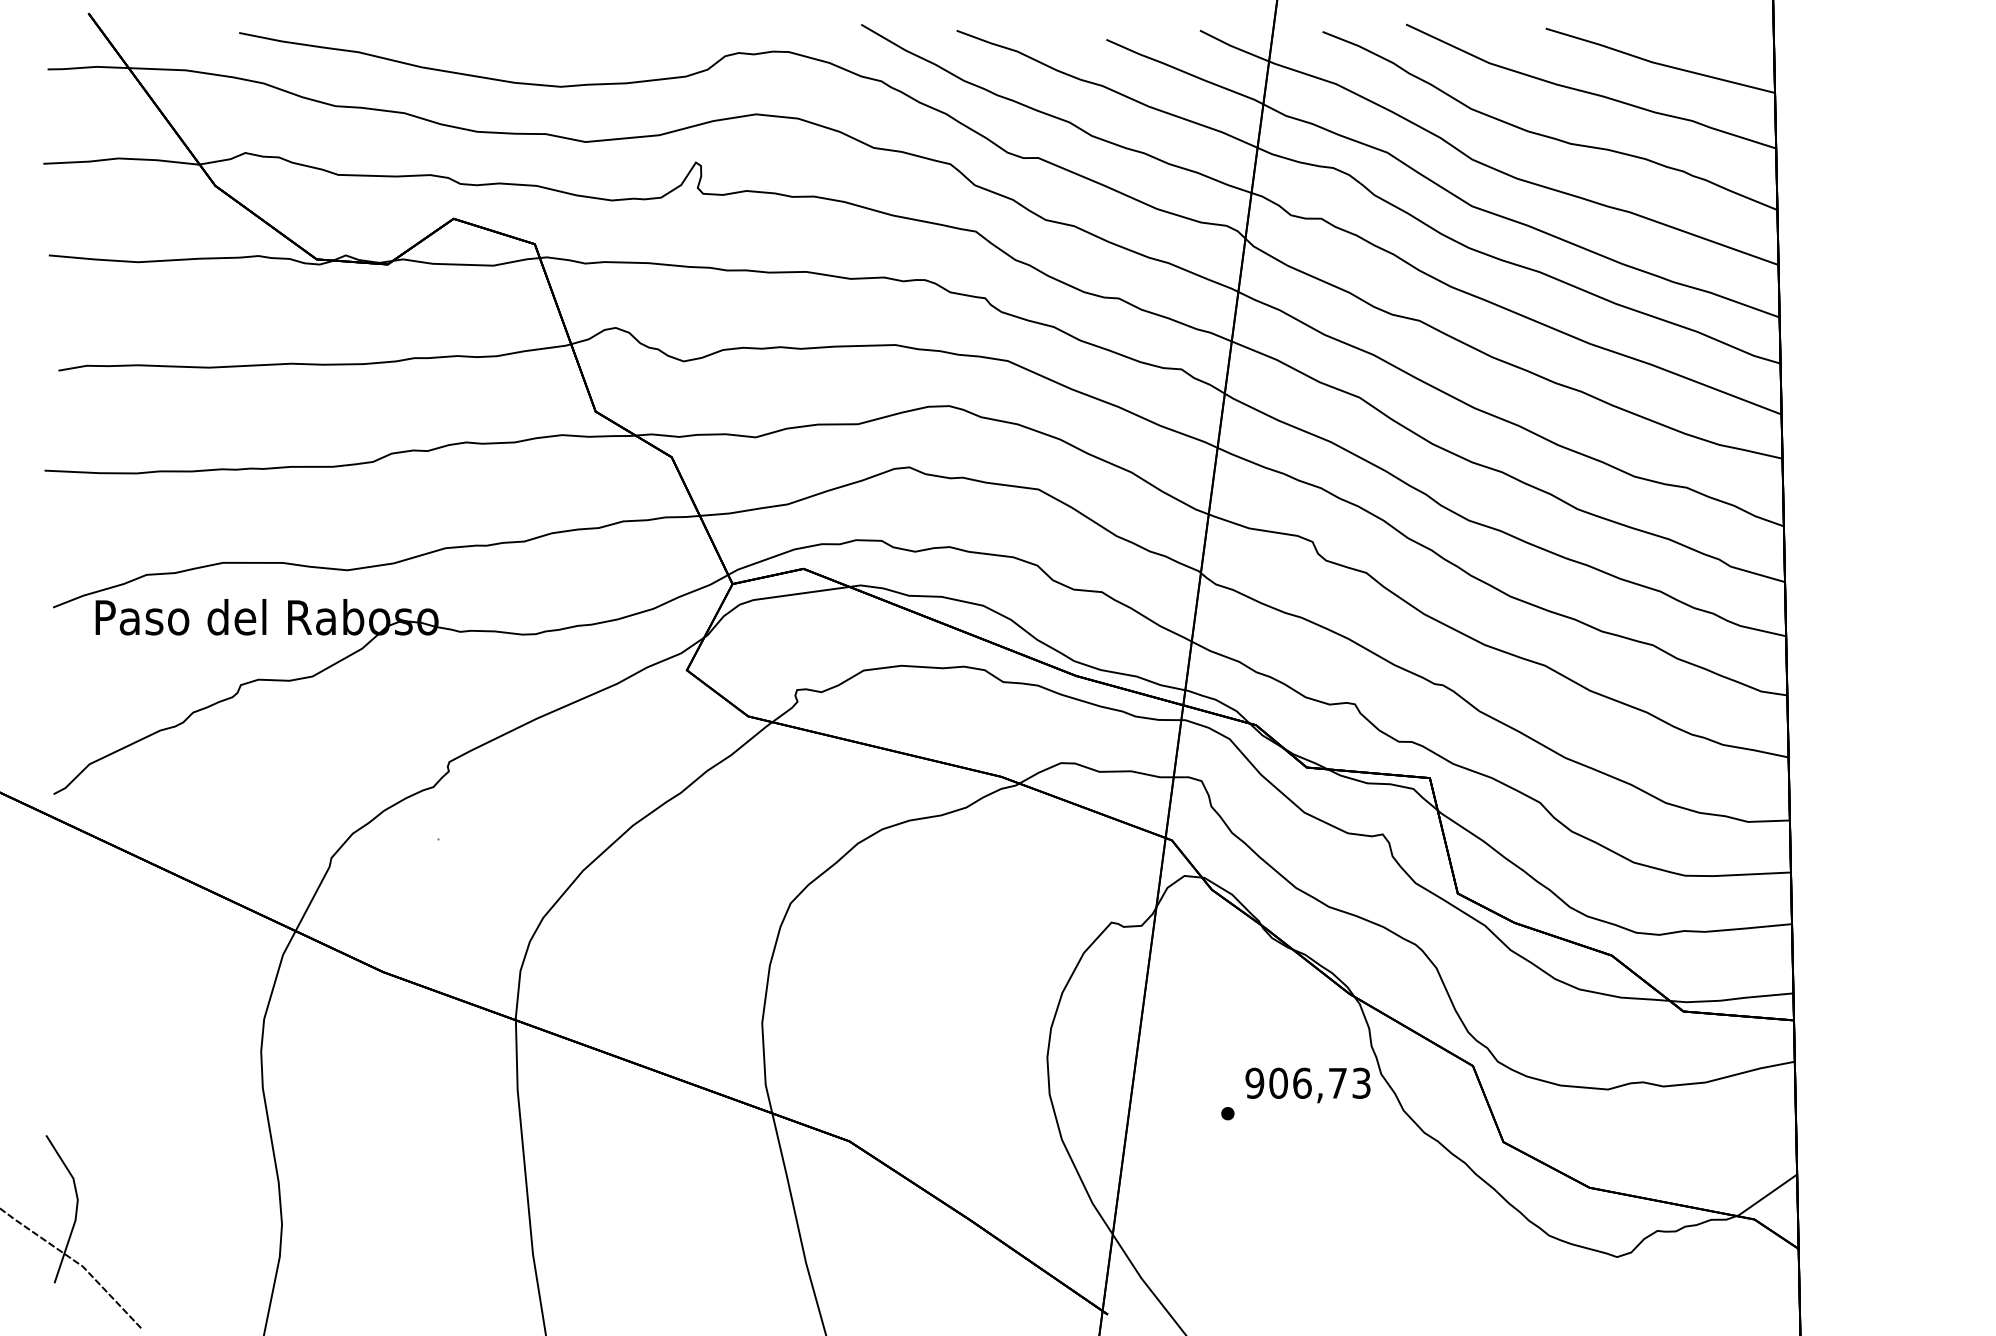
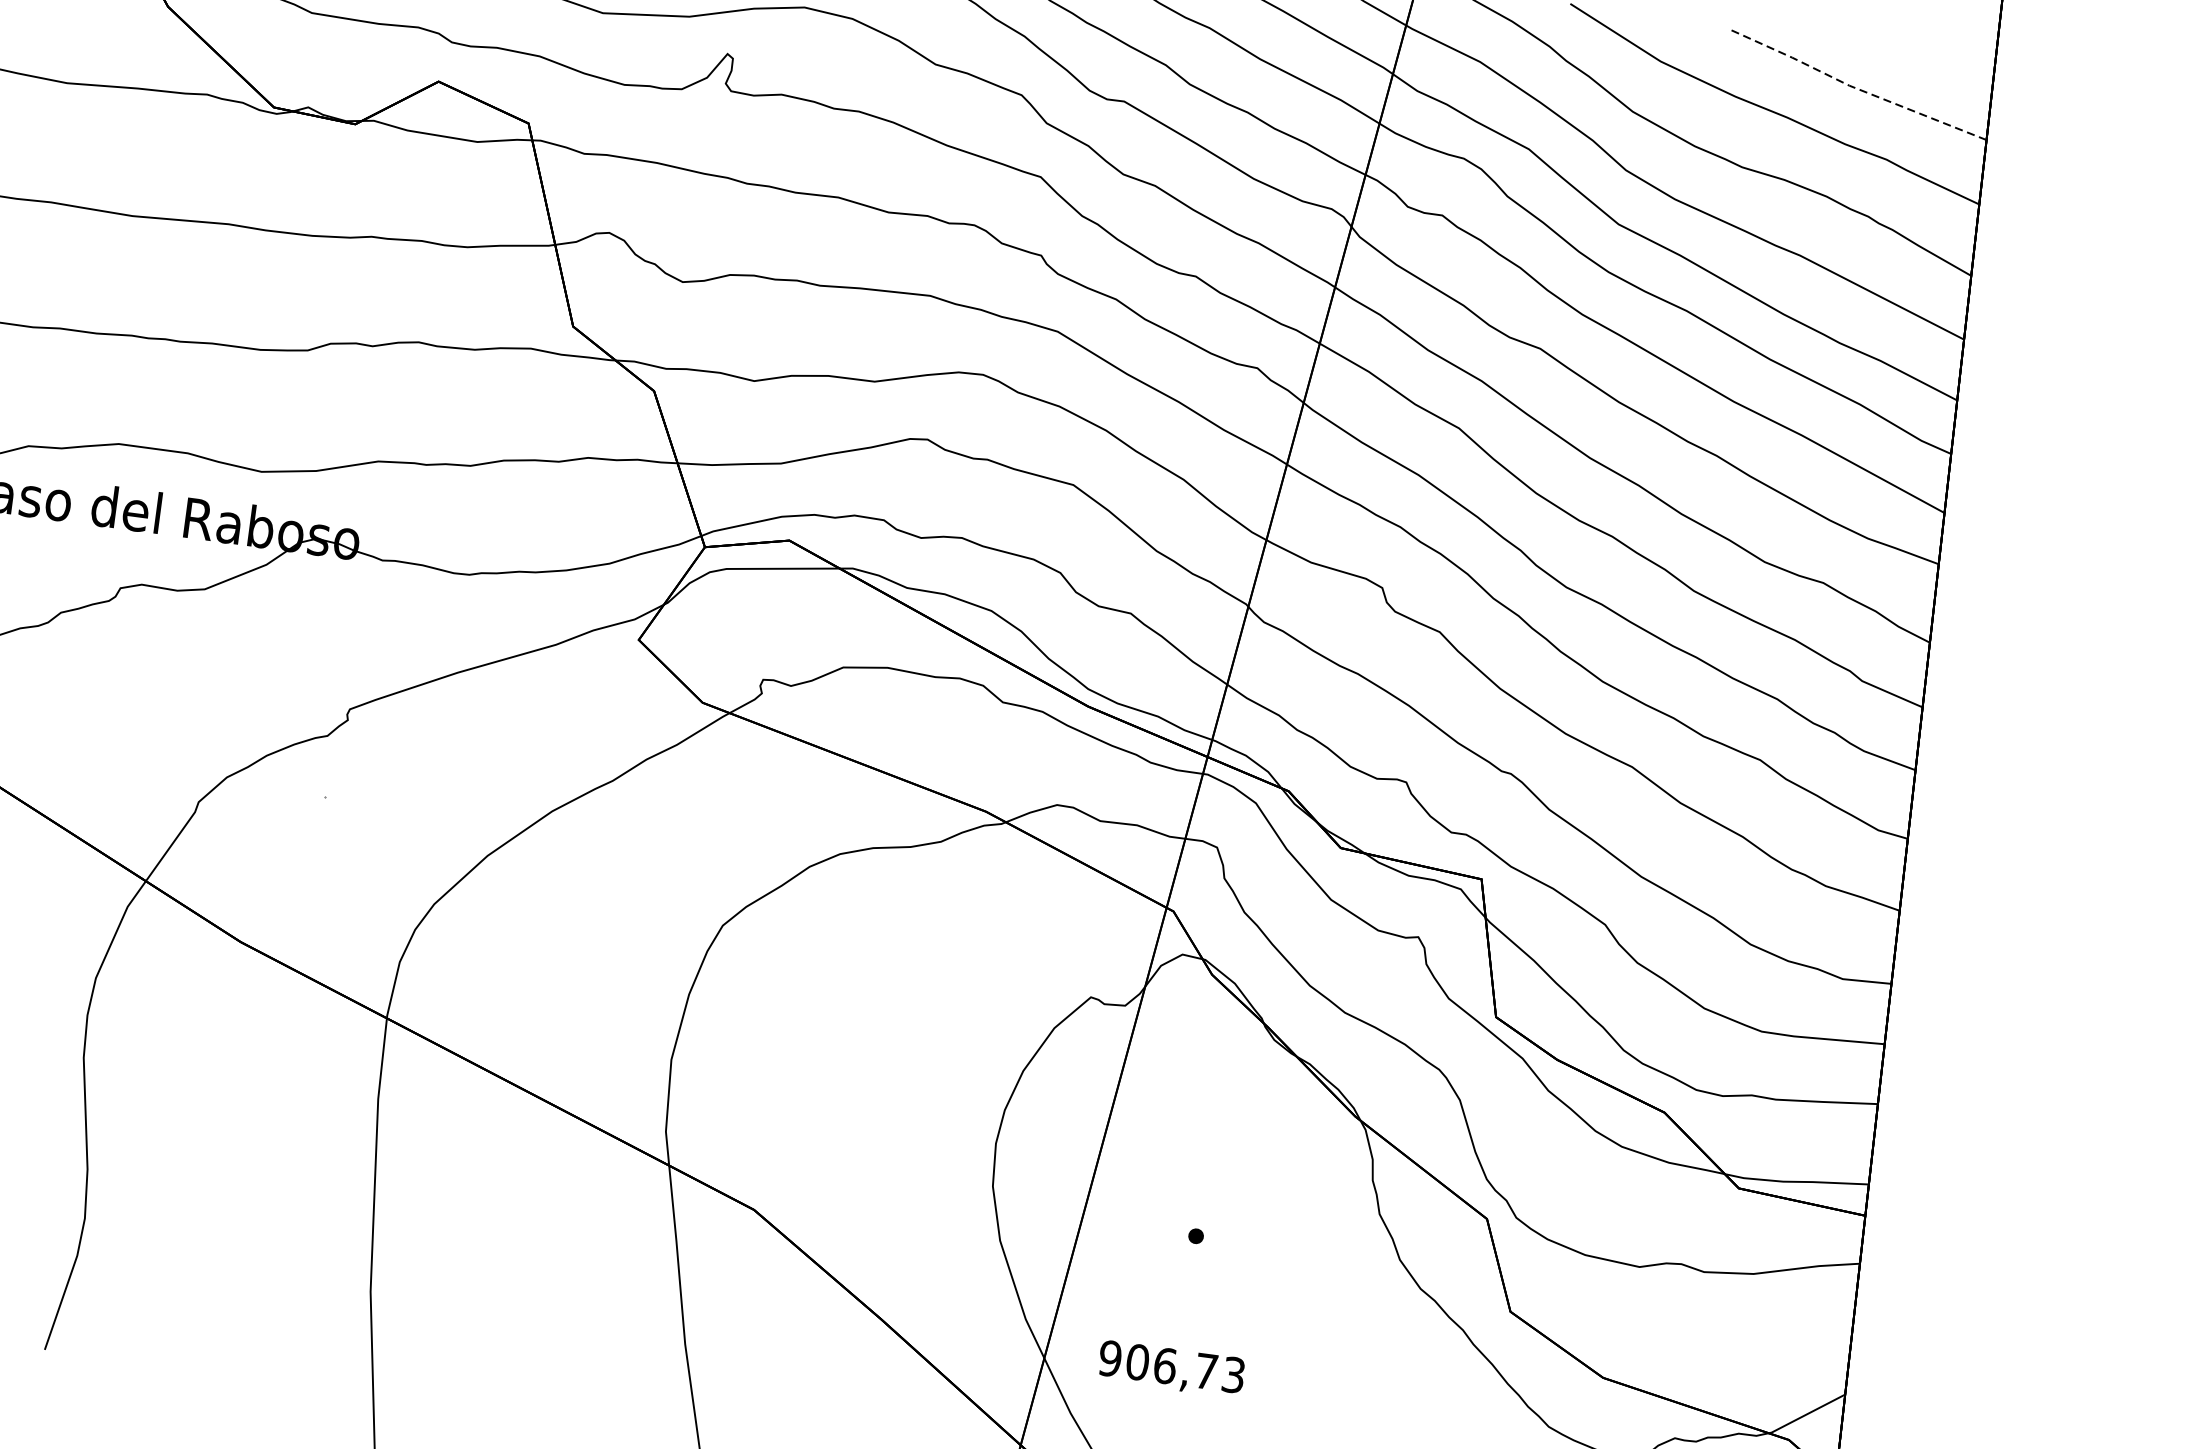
line: (1658, 63) -> (1856, 87), solid -> dashed
text: (1307, 1085) -> (1170, 1369), moved

